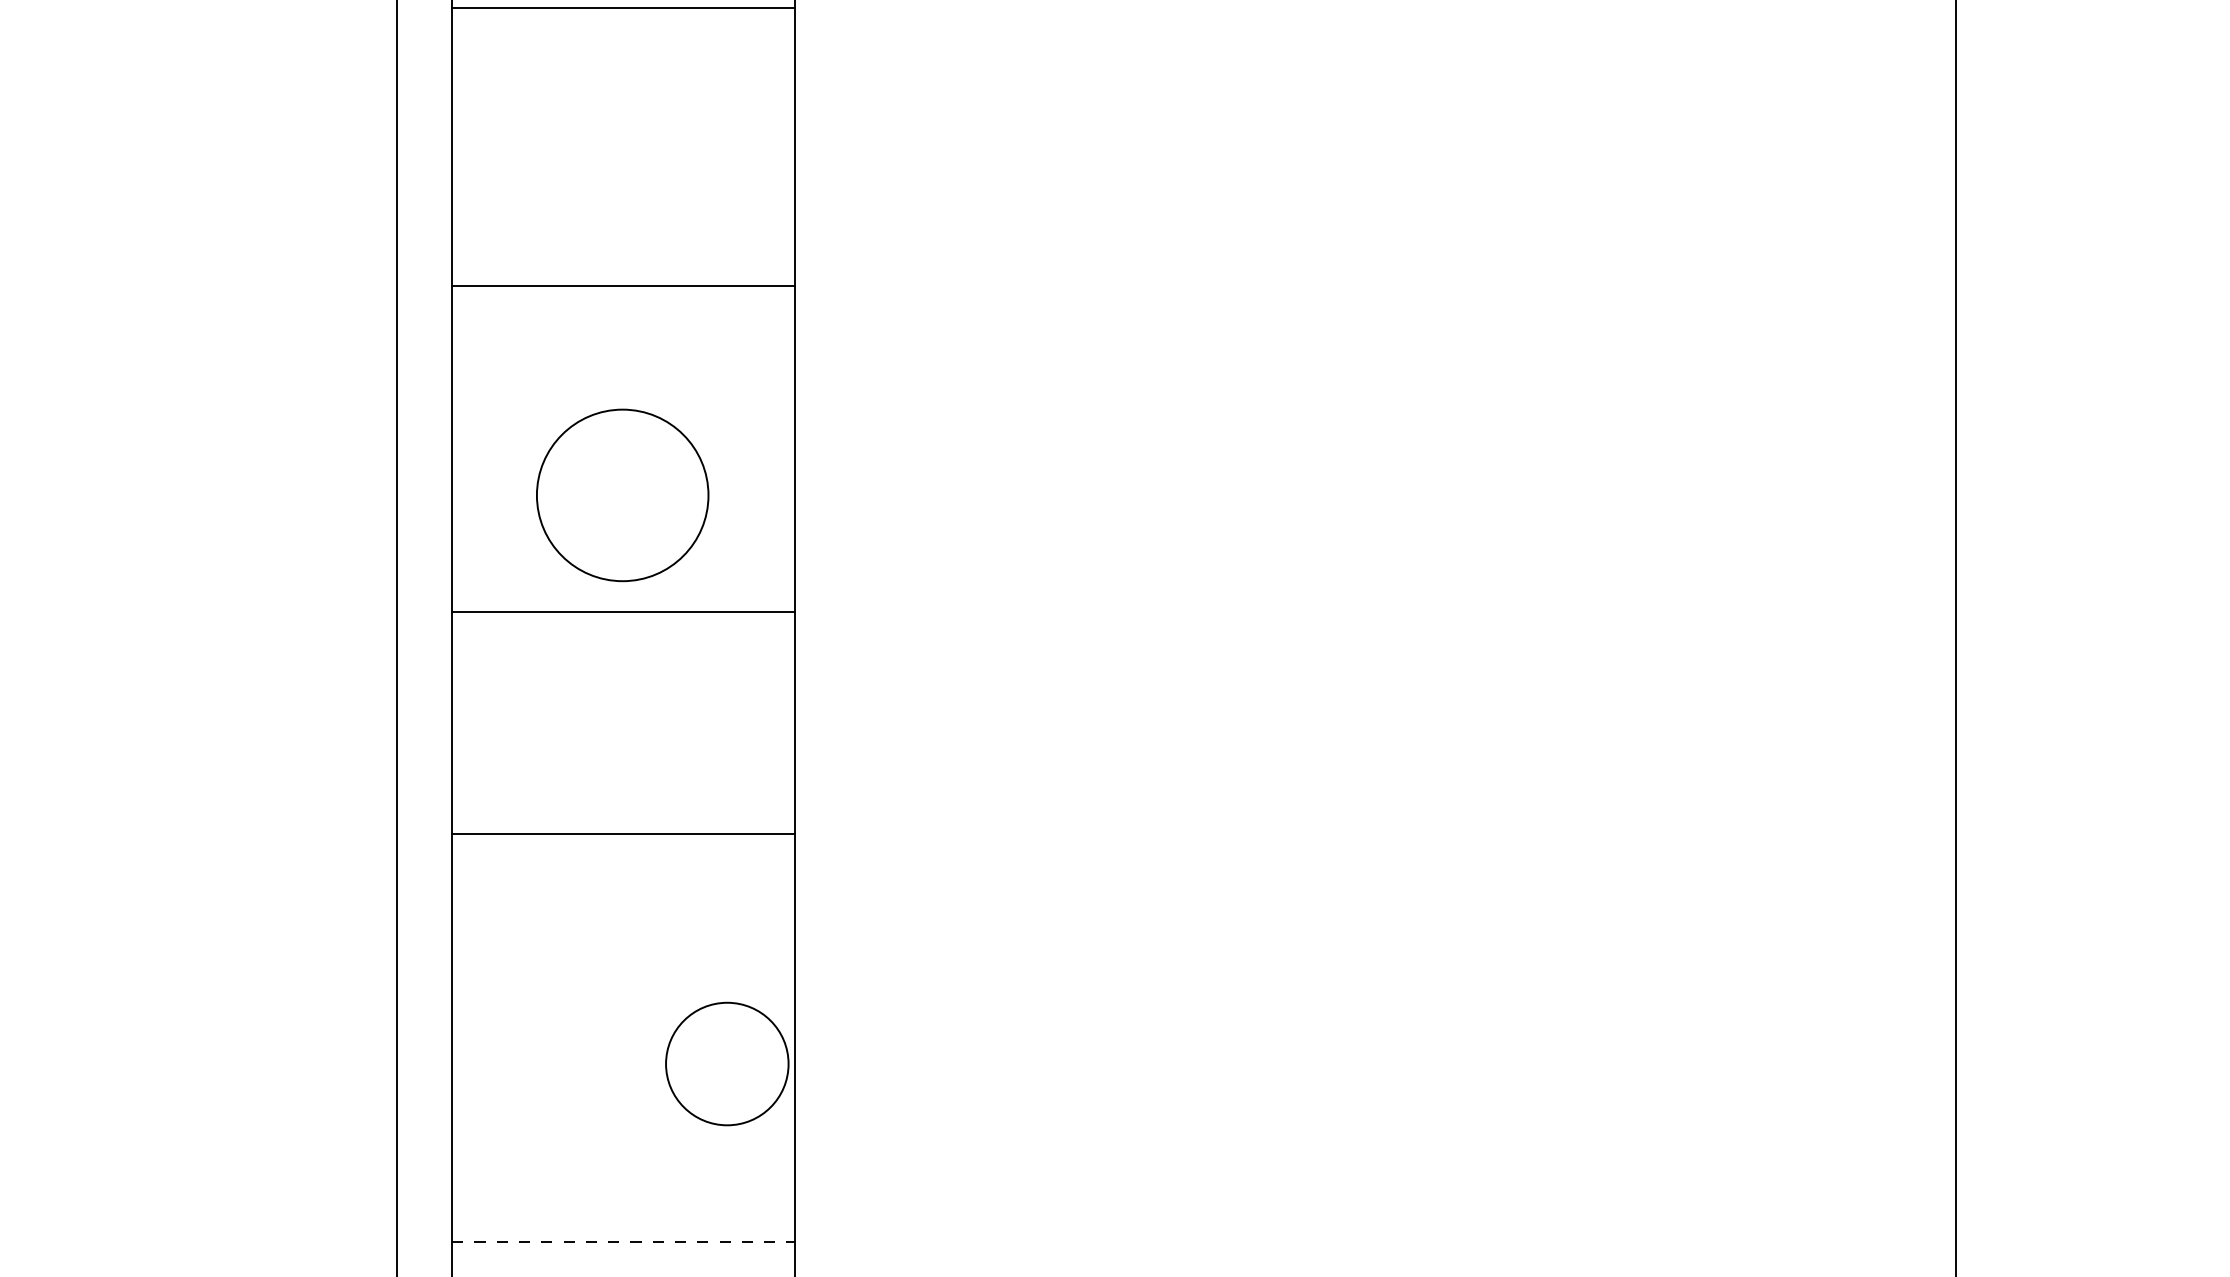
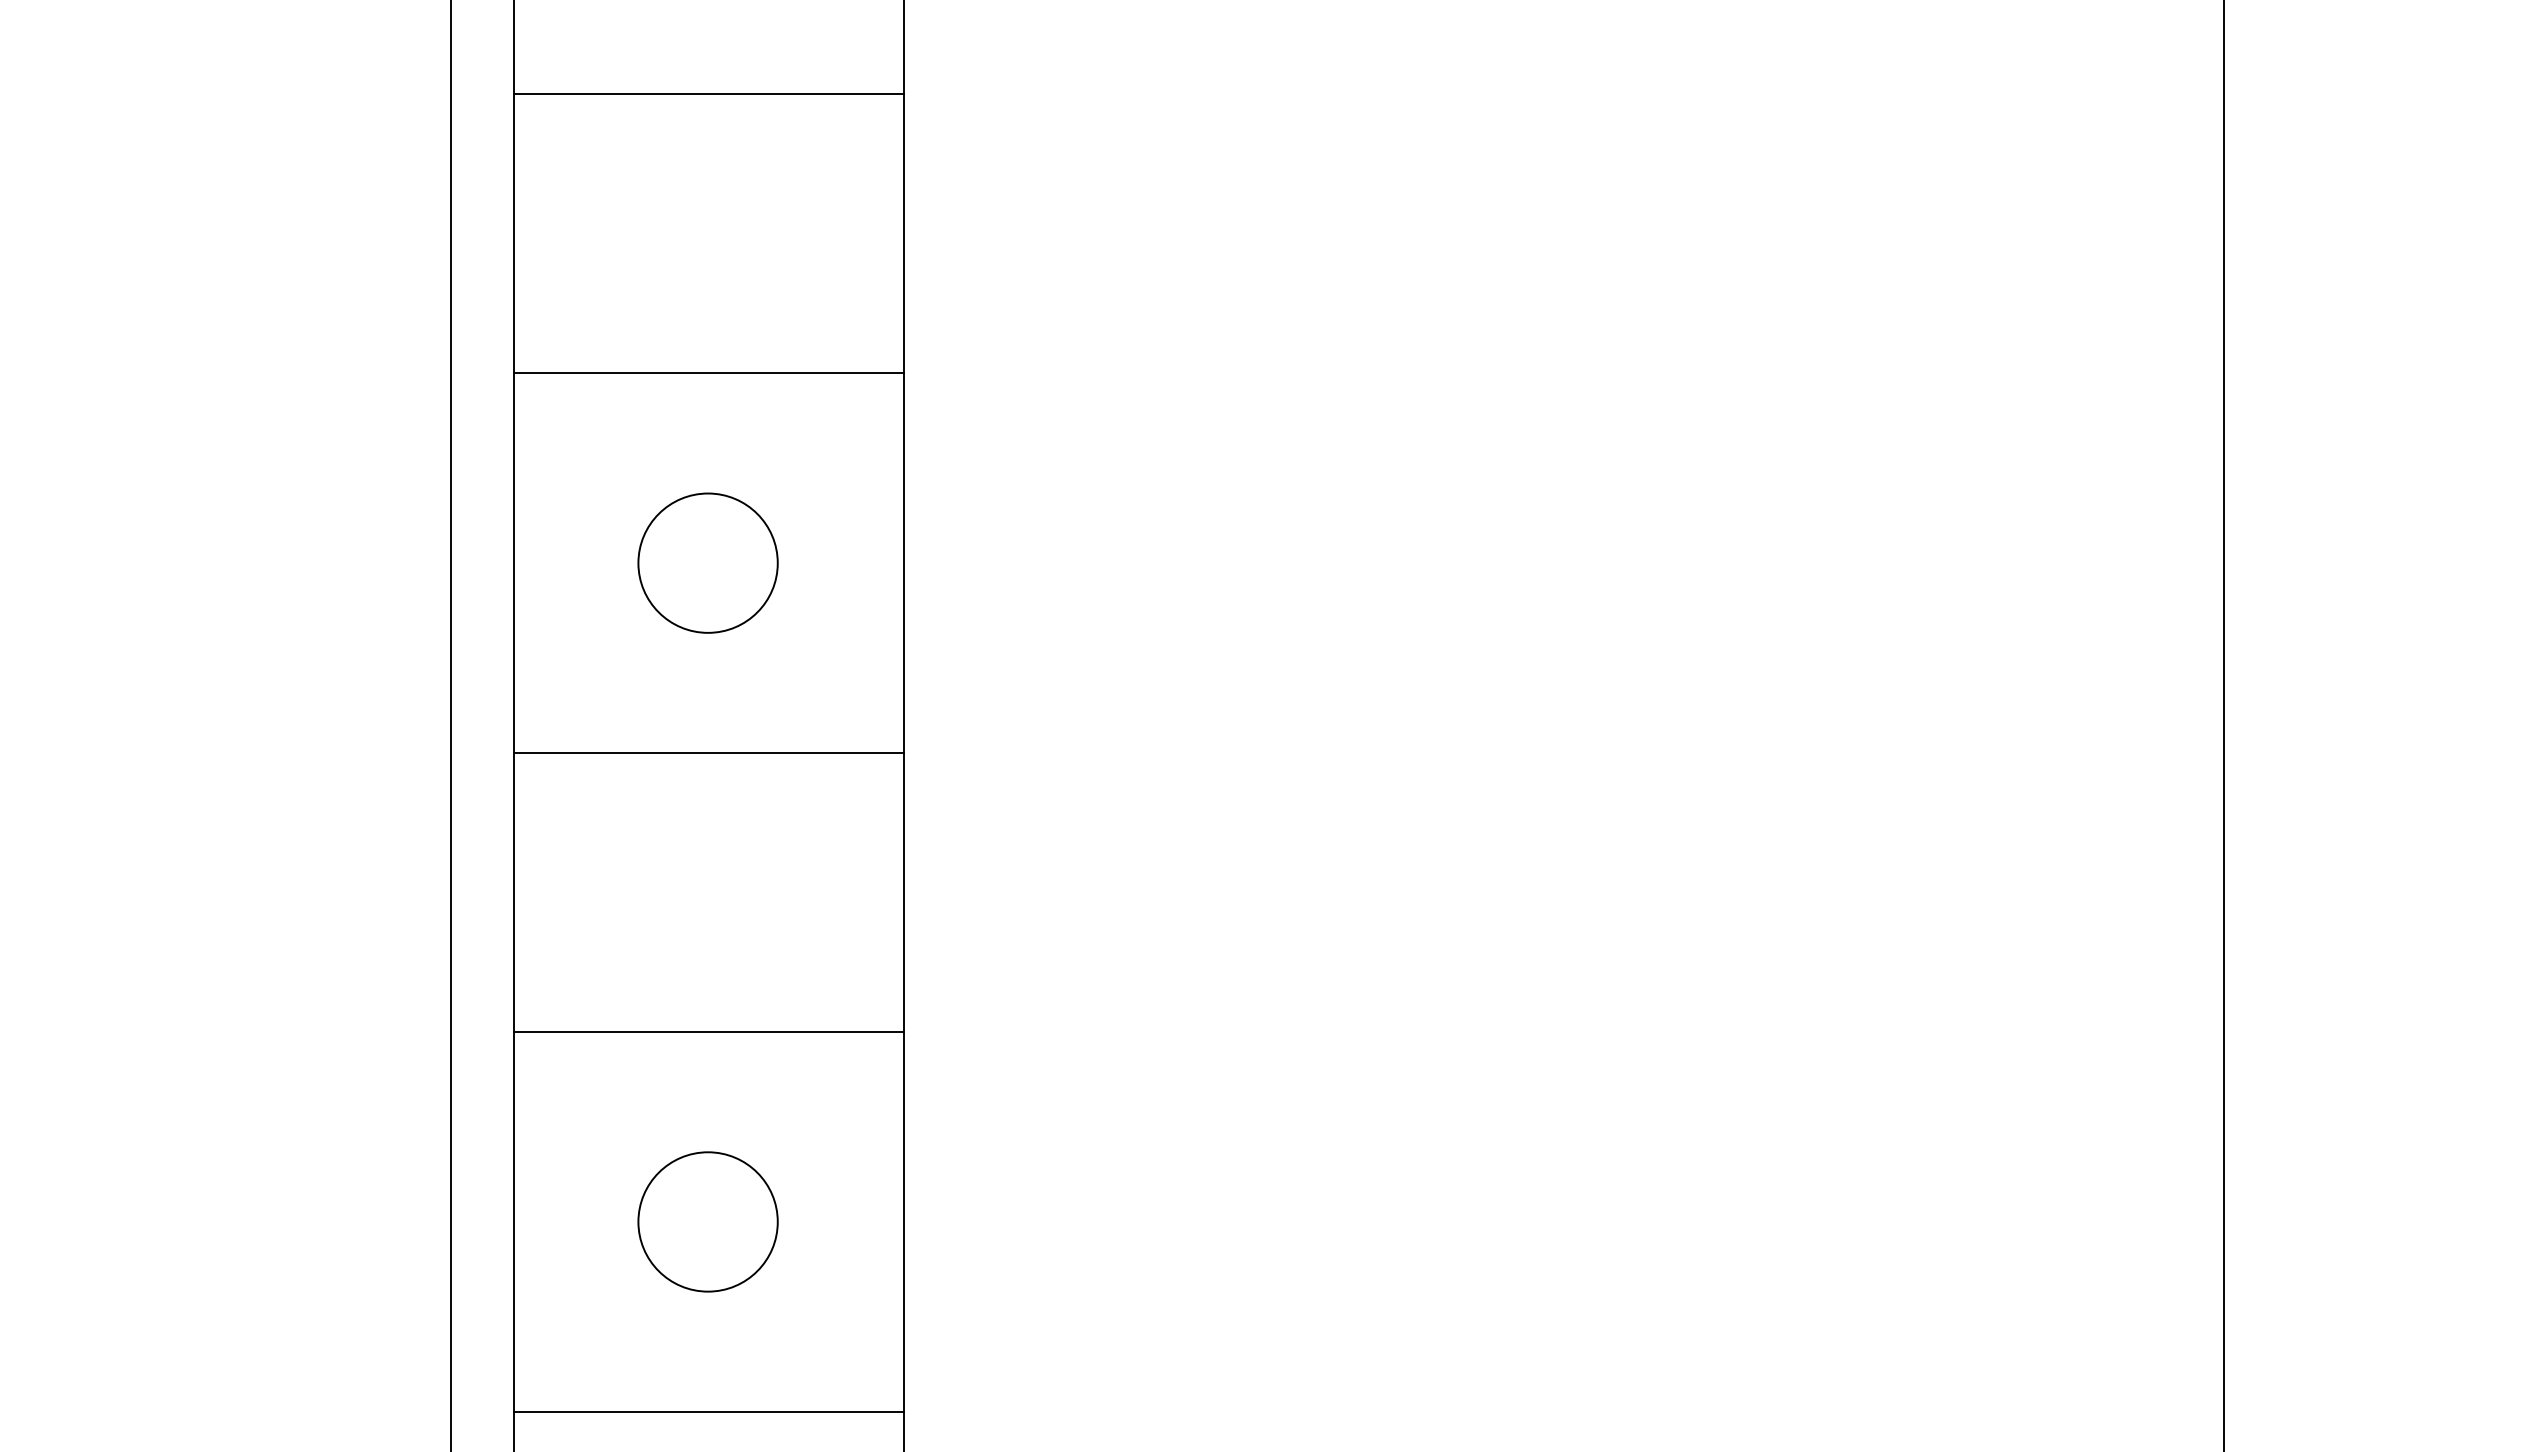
line: (623, 8) -> (709, 94), moved
line: (623, 286) -> (709, 373), moved
circle: (622, 494) -> (707, 562), size x0.71
line: (623, 612) -> (709, 753), moved
line: (623, 833) -> (709, 1031), moved
circle: (726, 1063) -> (707, 1221), moved
line: (623, 1241) -> (709, 1411), dashed -> solid

